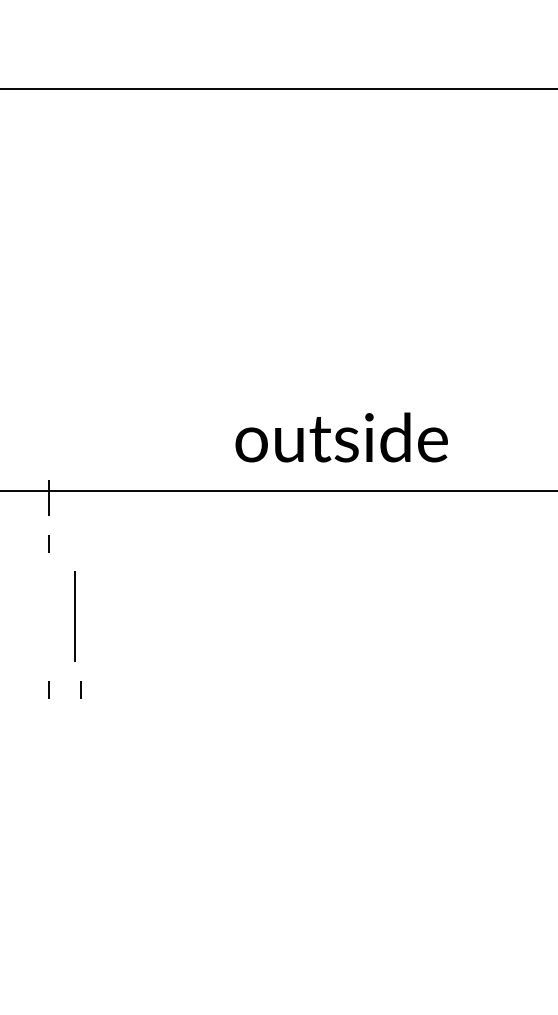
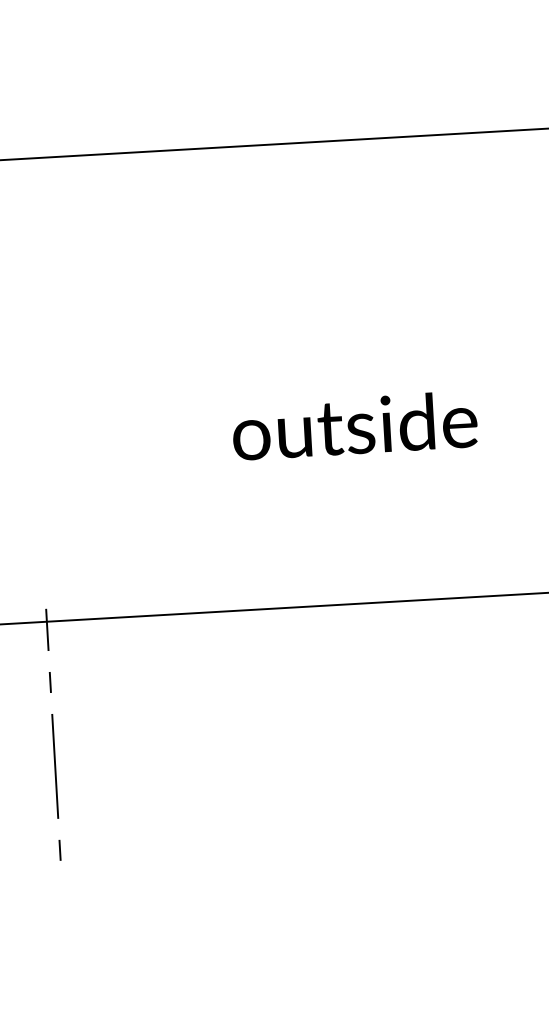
text: (341, 437) -> (354, 425), moved
line: (74, 616) -> (54, 766), moved
line: (80, 689) -> (96, 847), removed

